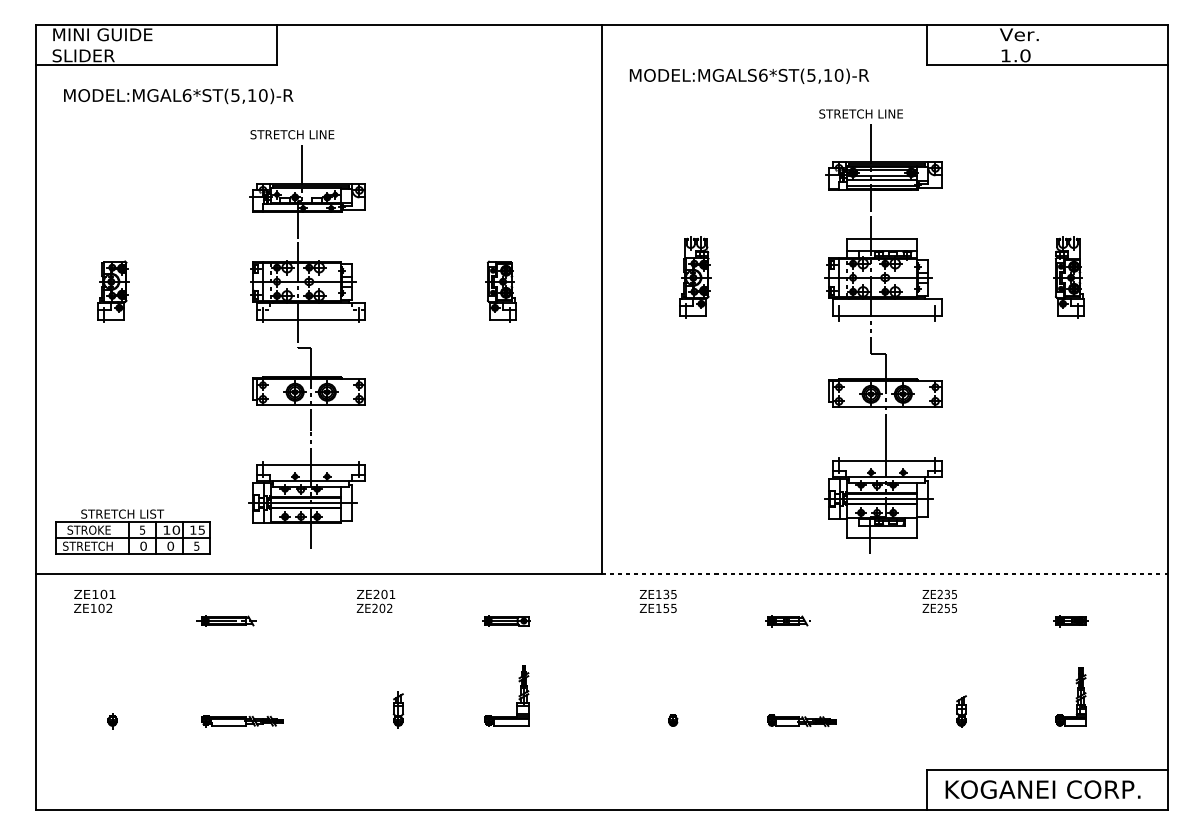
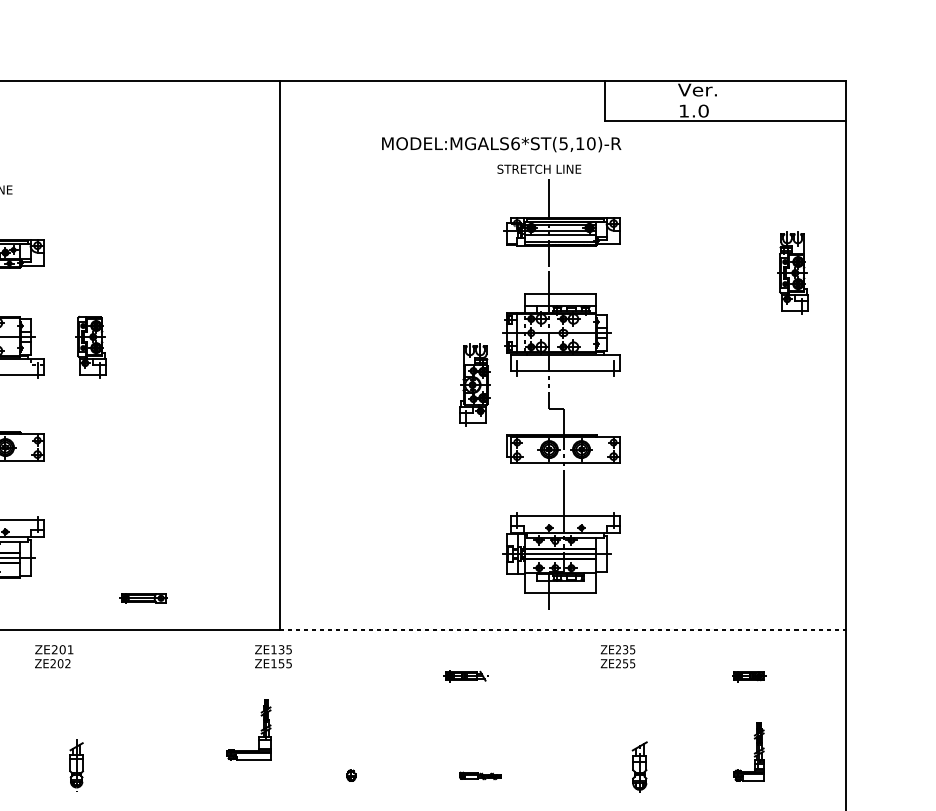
text: (749, 75) -> (501, 143), moved
part: (695, 277) -> (474, 384), moved
part: (1068, 277) -> (792, 272), moved
part: (500, 291) -> (90, 346), moved
text: (657, 600) -> (272, 655), moved
part: (506, 620) -> (143, 597), moved
part: (518, 695) -> (260, 729), moved
part: (398, 709) -> (76, 764), size x1.4
part: (961, 711) -> (639, 766), size x1.6
part: (801, 720) -> (479, 775), size x0.6

